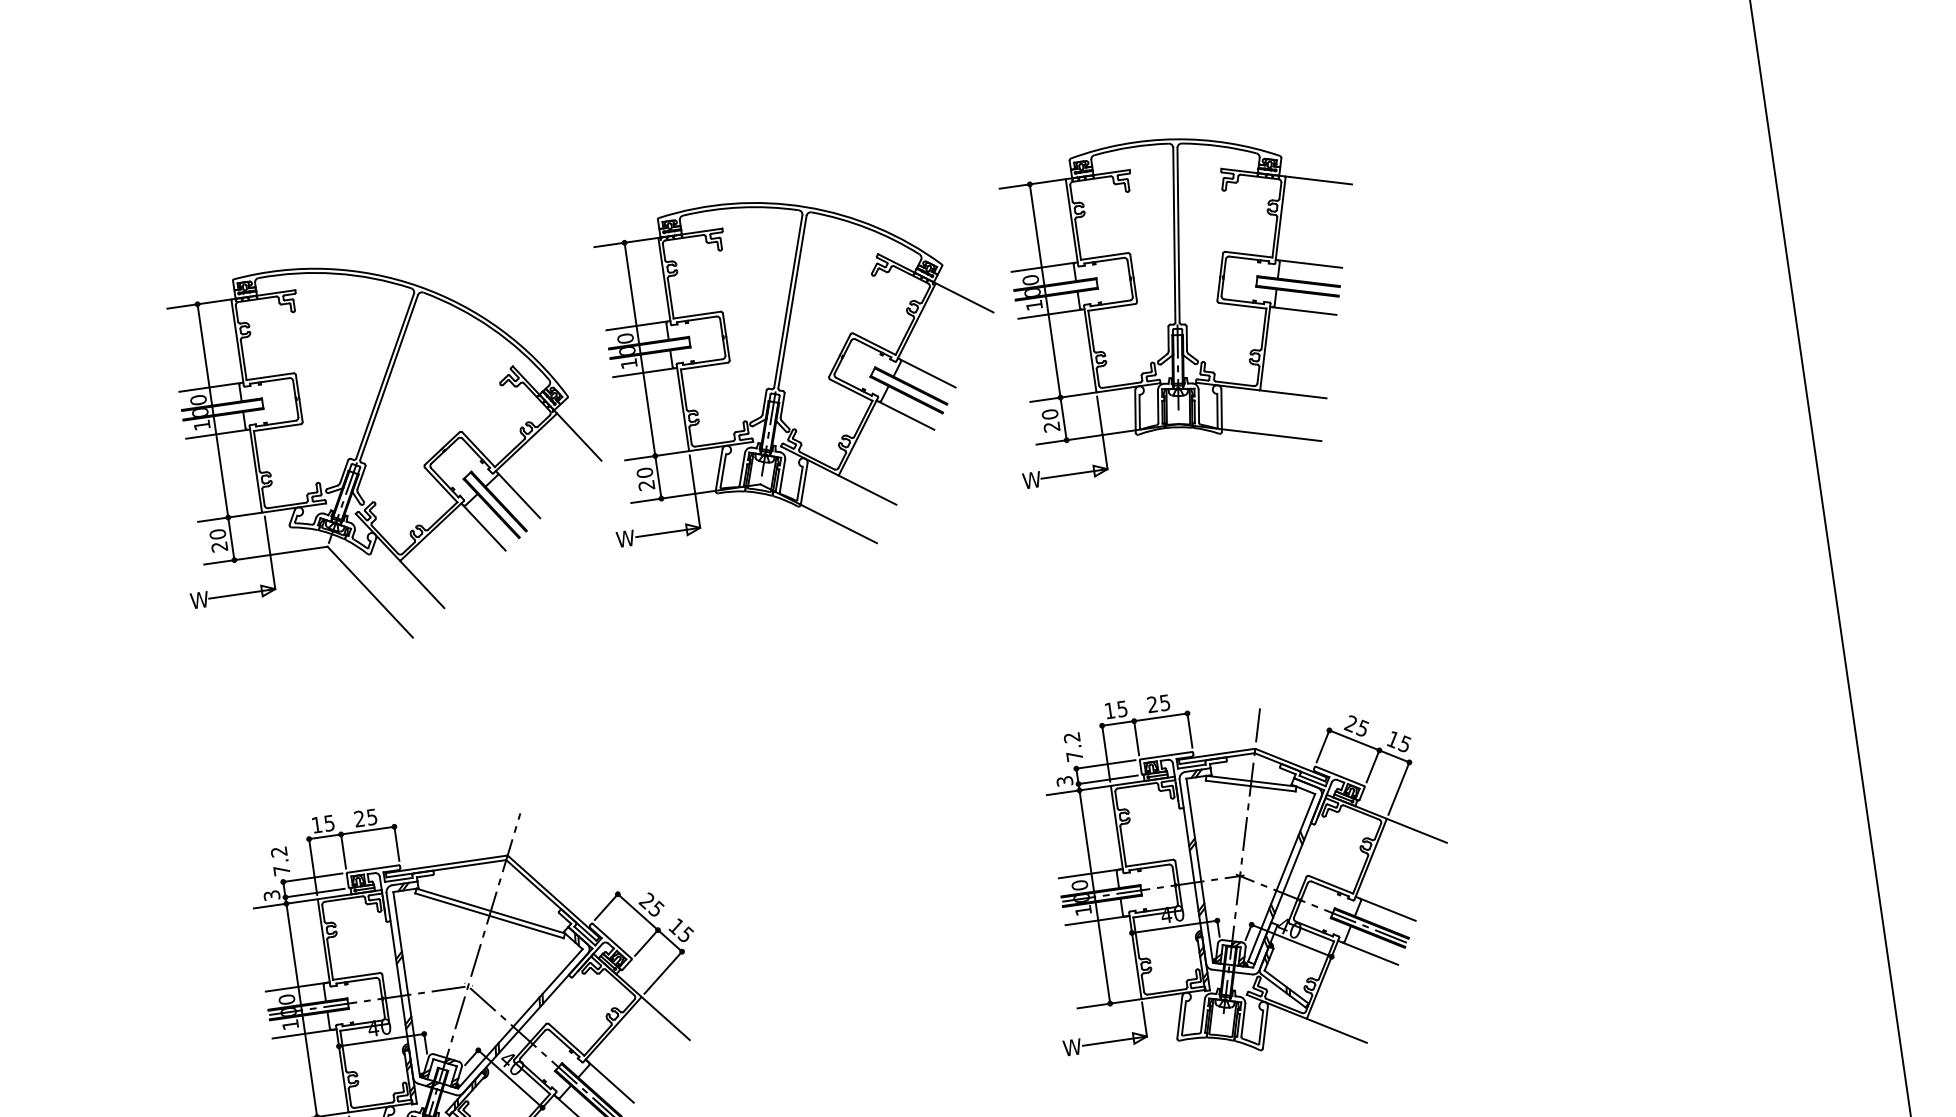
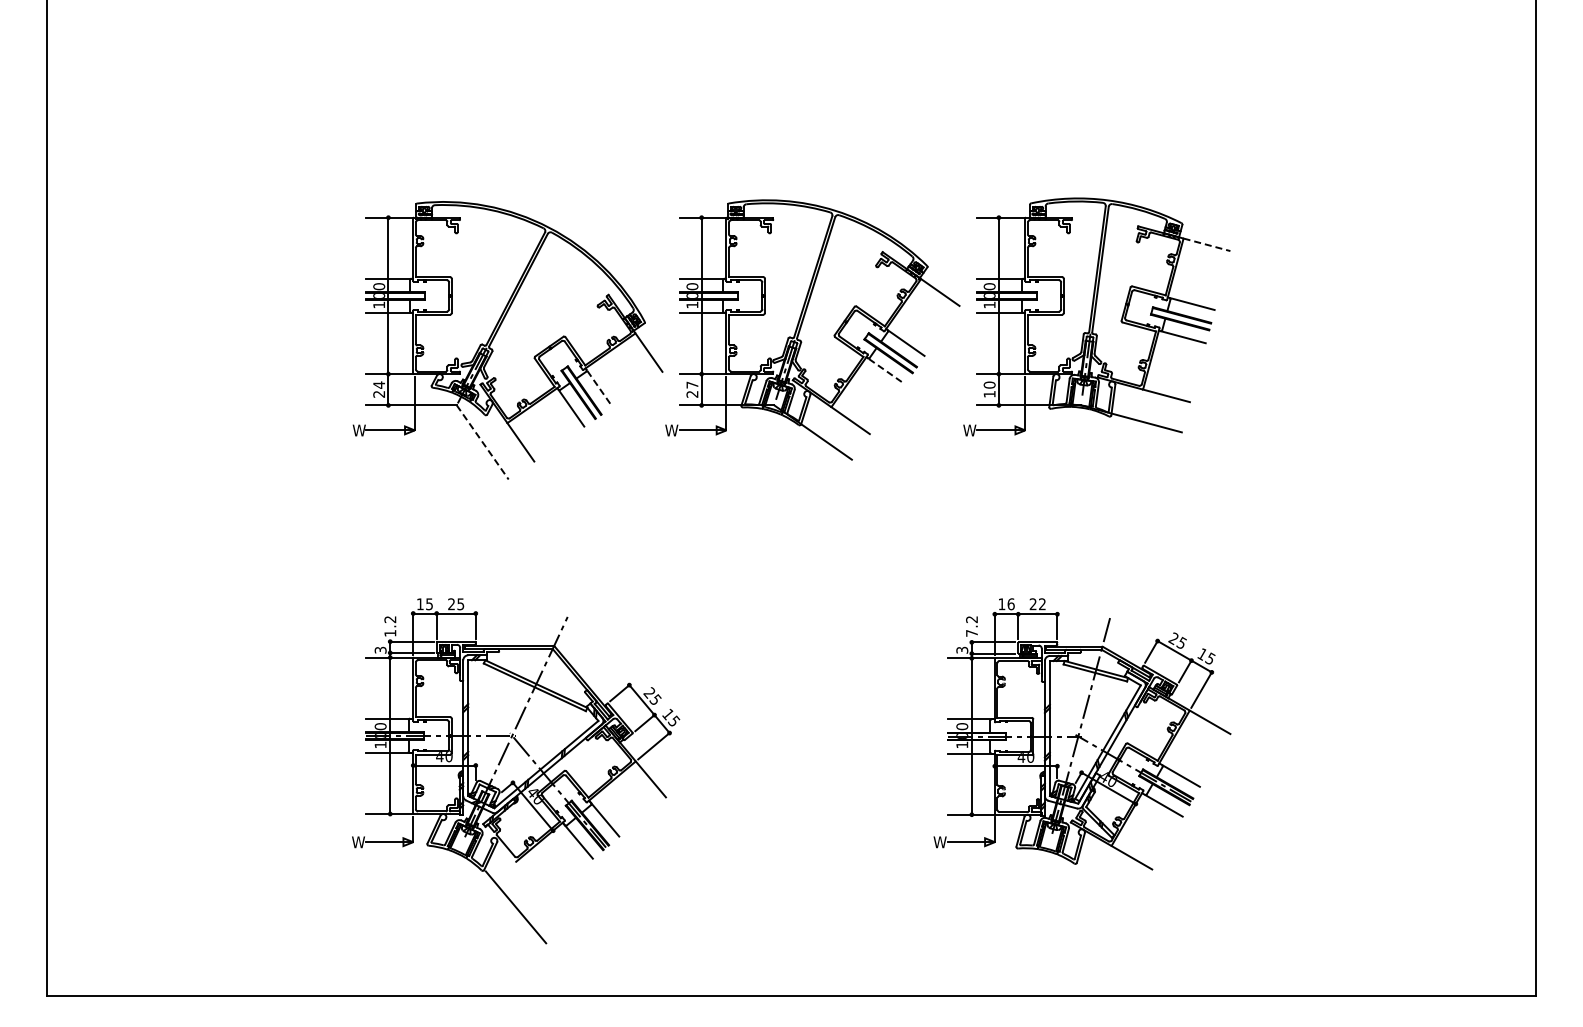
line: (1319, 179) -> (1207, 244), solid -> dashed
line: (906, 416) -> (886, 371), solid -> dashed
text: (1051, 427) -> (989, 394), 20 -> 10
text: (644, 471) -> (692, 384), 20 -> 27
line: (518, 495) -> (599, 388), solid -> dashed
text: (218, 533) -> (379, 384), 20 -> 24
line: (371, 592) -> (483, 442), solid -> dashed
text: (1165, 703) -> (1042, 604), 25 -> 22
text: (1121, 709) -> (1010, 604), 15 -> 16
text: (282, 870) -> (390, 633), 7.2 -> 1.2

